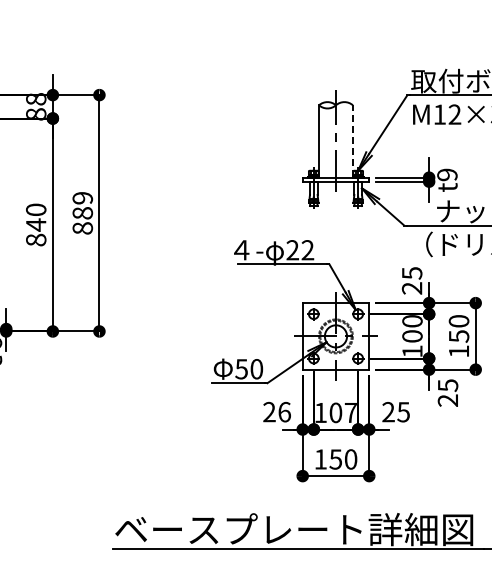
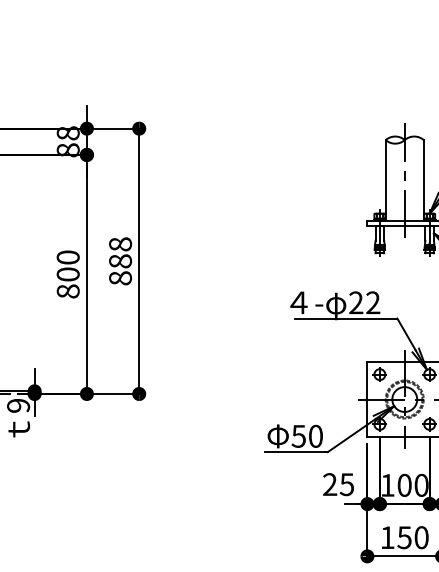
line: (352, 140) -> (423, 179), dashed -> solid
text: (82, 197) -> (120, 243), 889 -> 888
text: (36, 224) -> (68, 273), 840 -> 800
text: (284, 411) -> (346, 483), 26 -> 25
text: (350, 412) -> (421, 484), 107 -> 100

